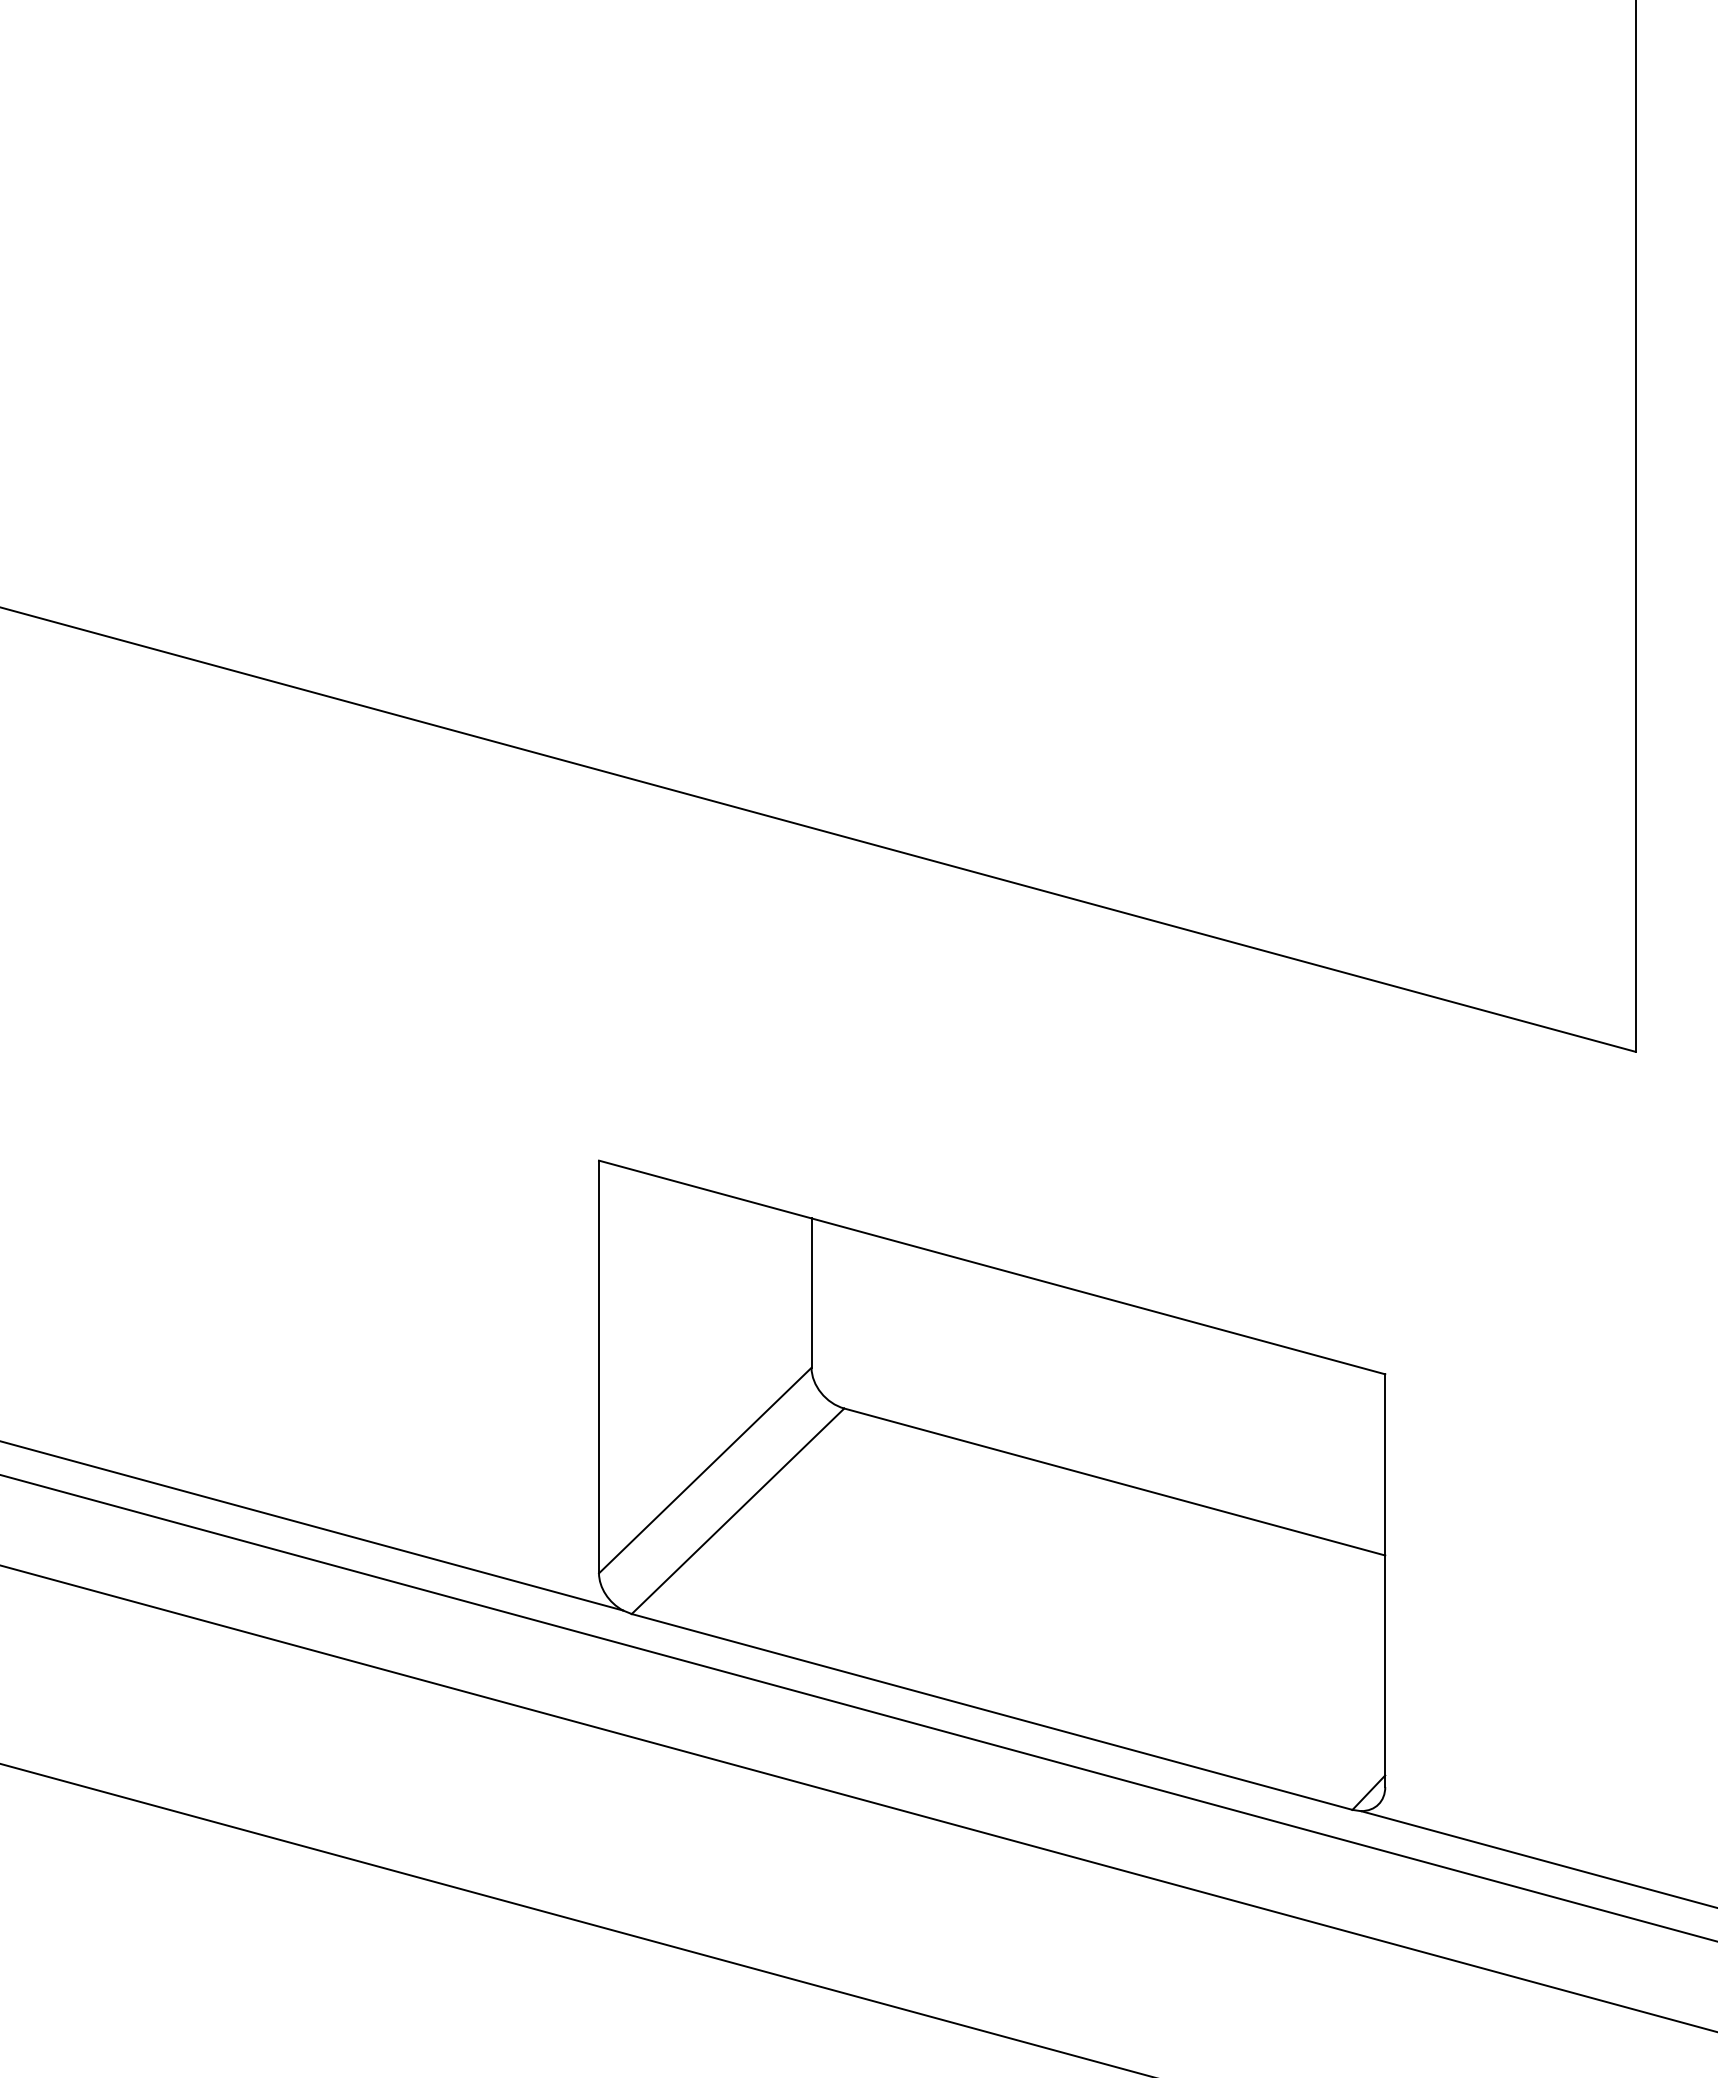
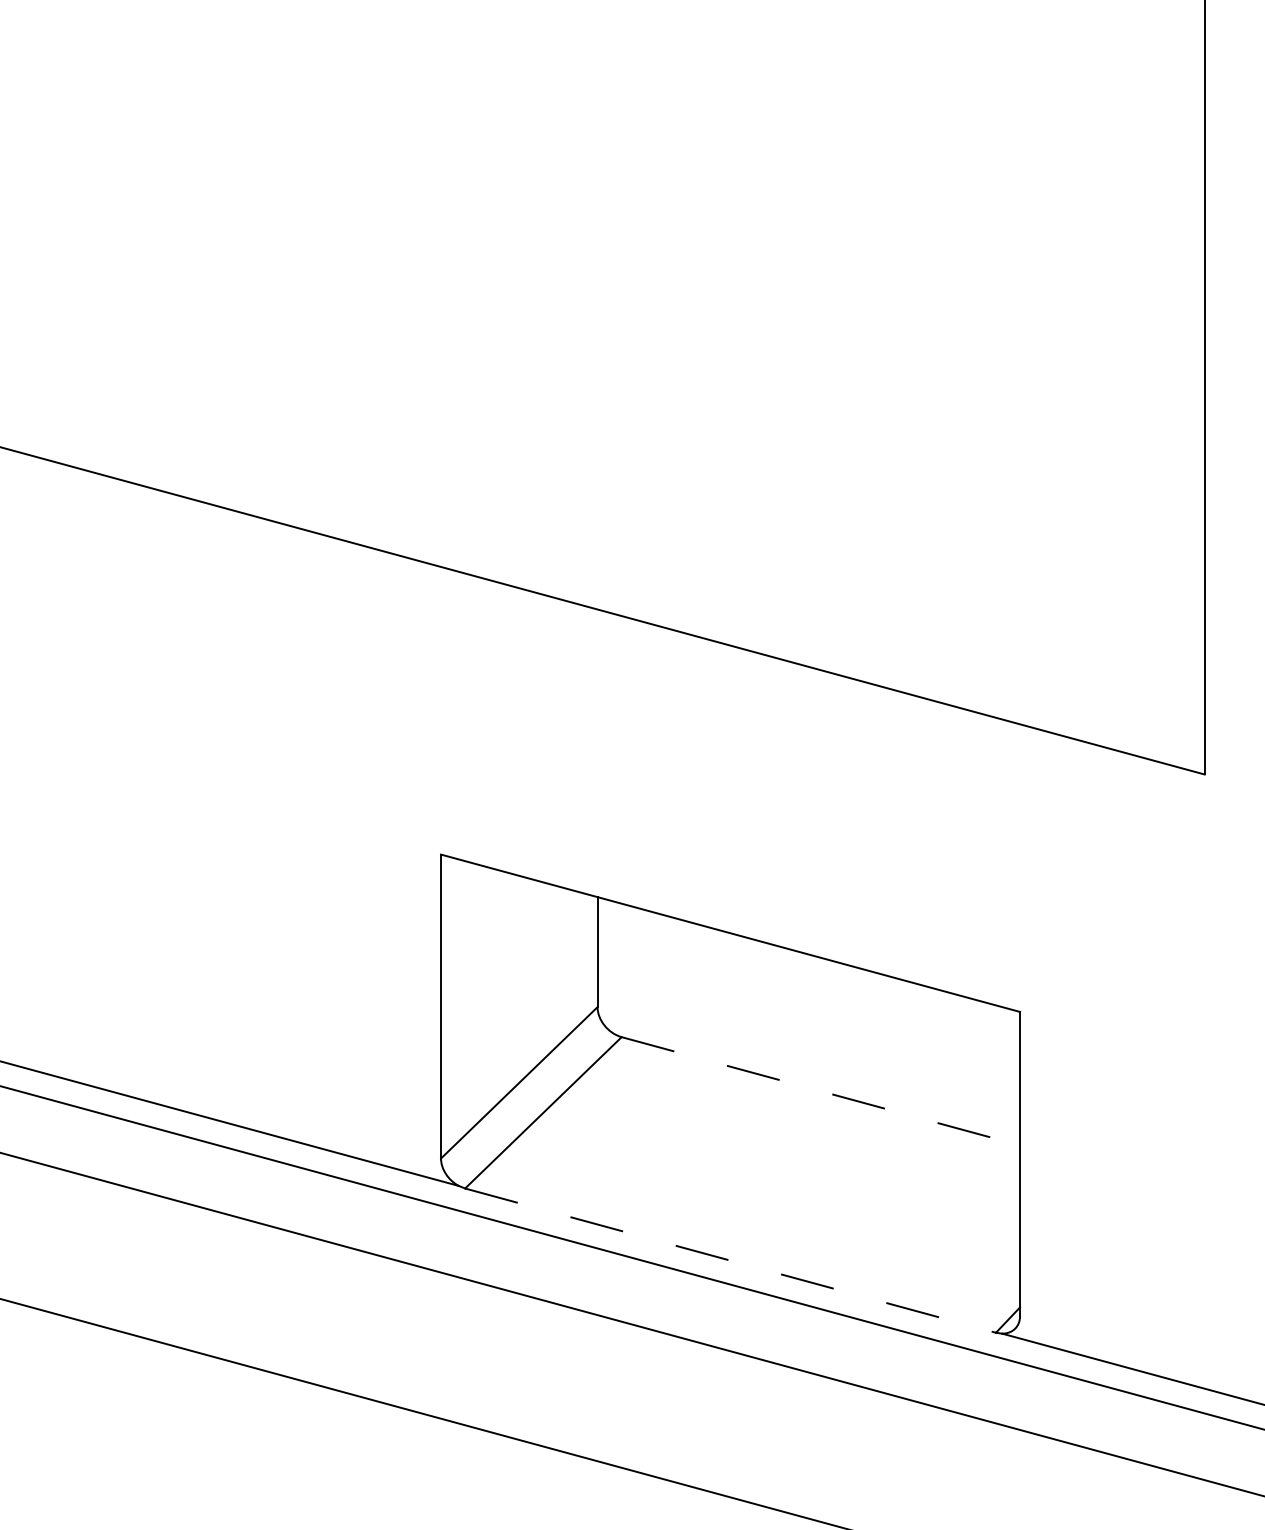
line: (1115, 1482) -> (821, 1091), solid -> dashed
line: (992, 1712) -> (730, 1261), solid -> dashed

